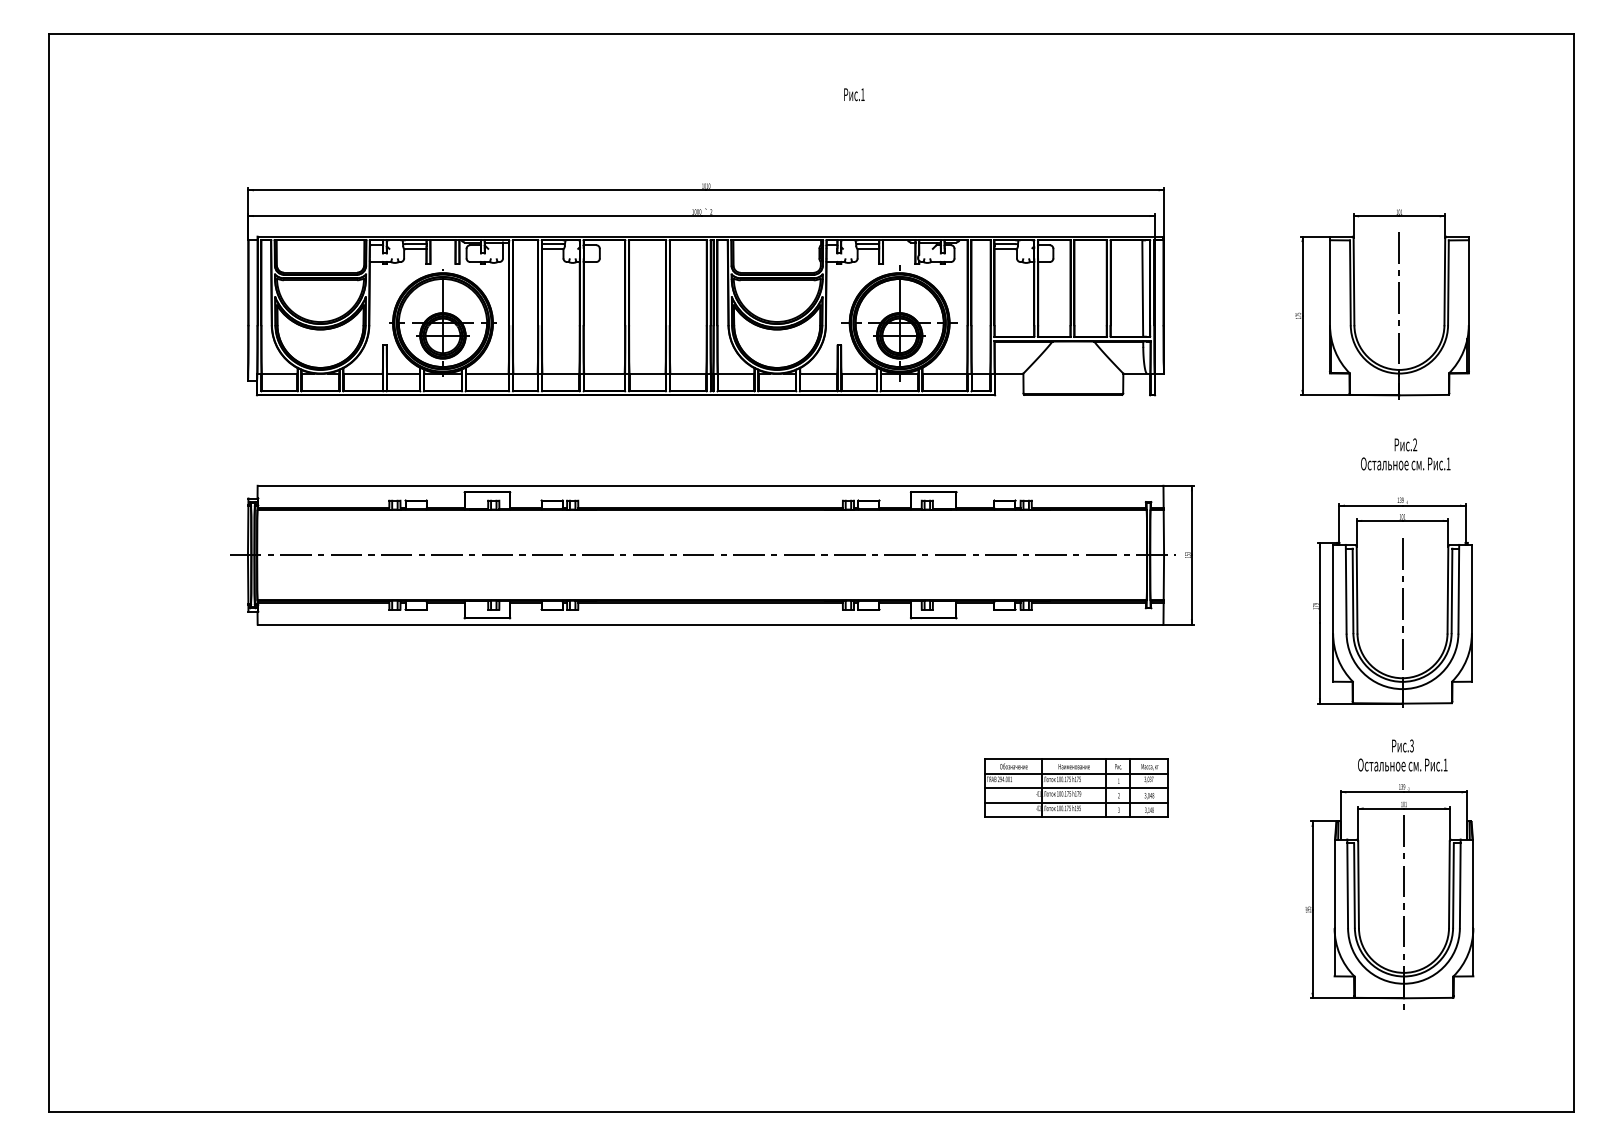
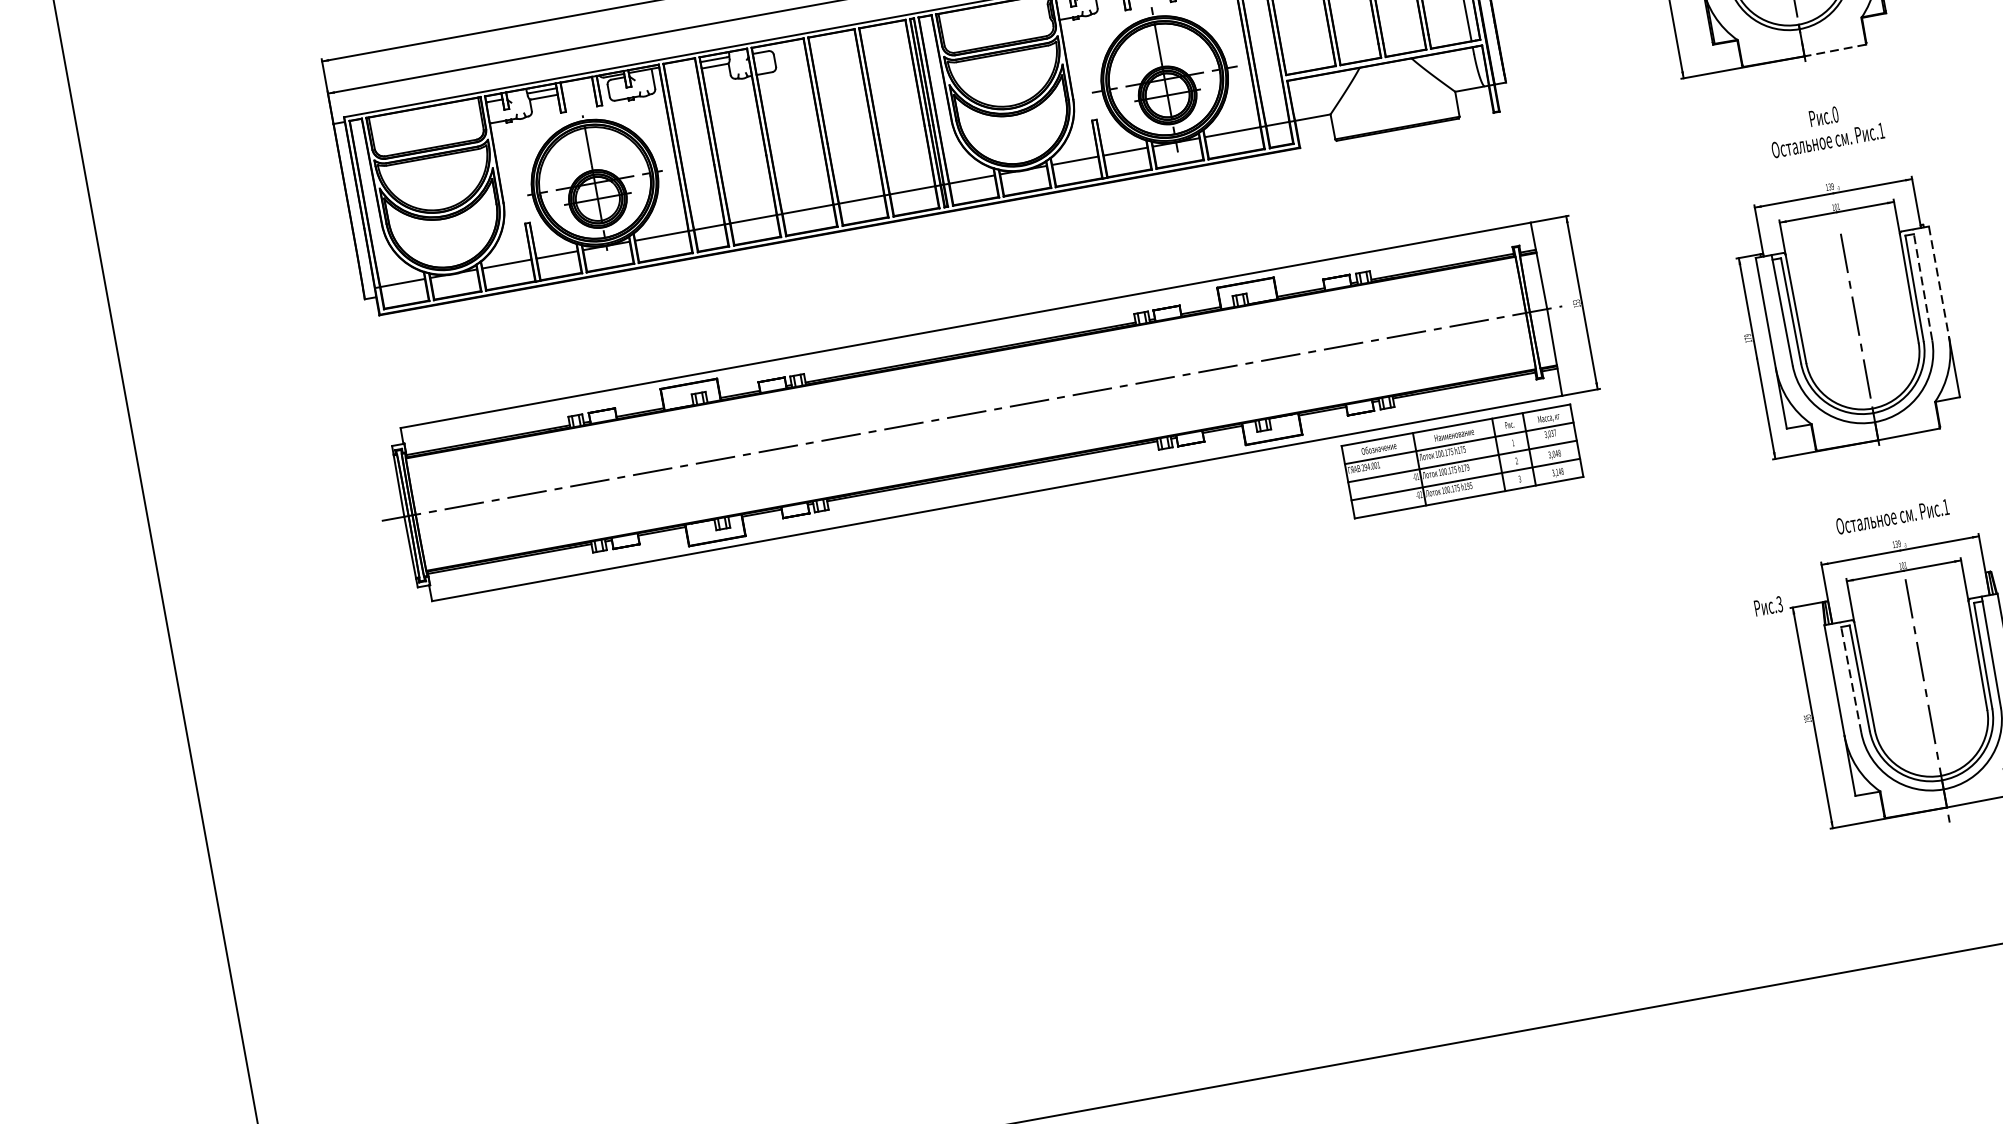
line: (1424, 395) -> (1835, 50), solid -> dashed
text: (1415, 444) -> (1835, 114), .2 -> .0
line: (1458, 588) -> (1922, 283), solid -> dashed
line: (1471, 589) -> (1938, 282), solid -> dashed
text: (1402, 745) -> (1767, 605), moved
part: (1076, 787) -> (1461, 460), moved
line: (1347, 883) -> (1850, 677), solid -> dashed

